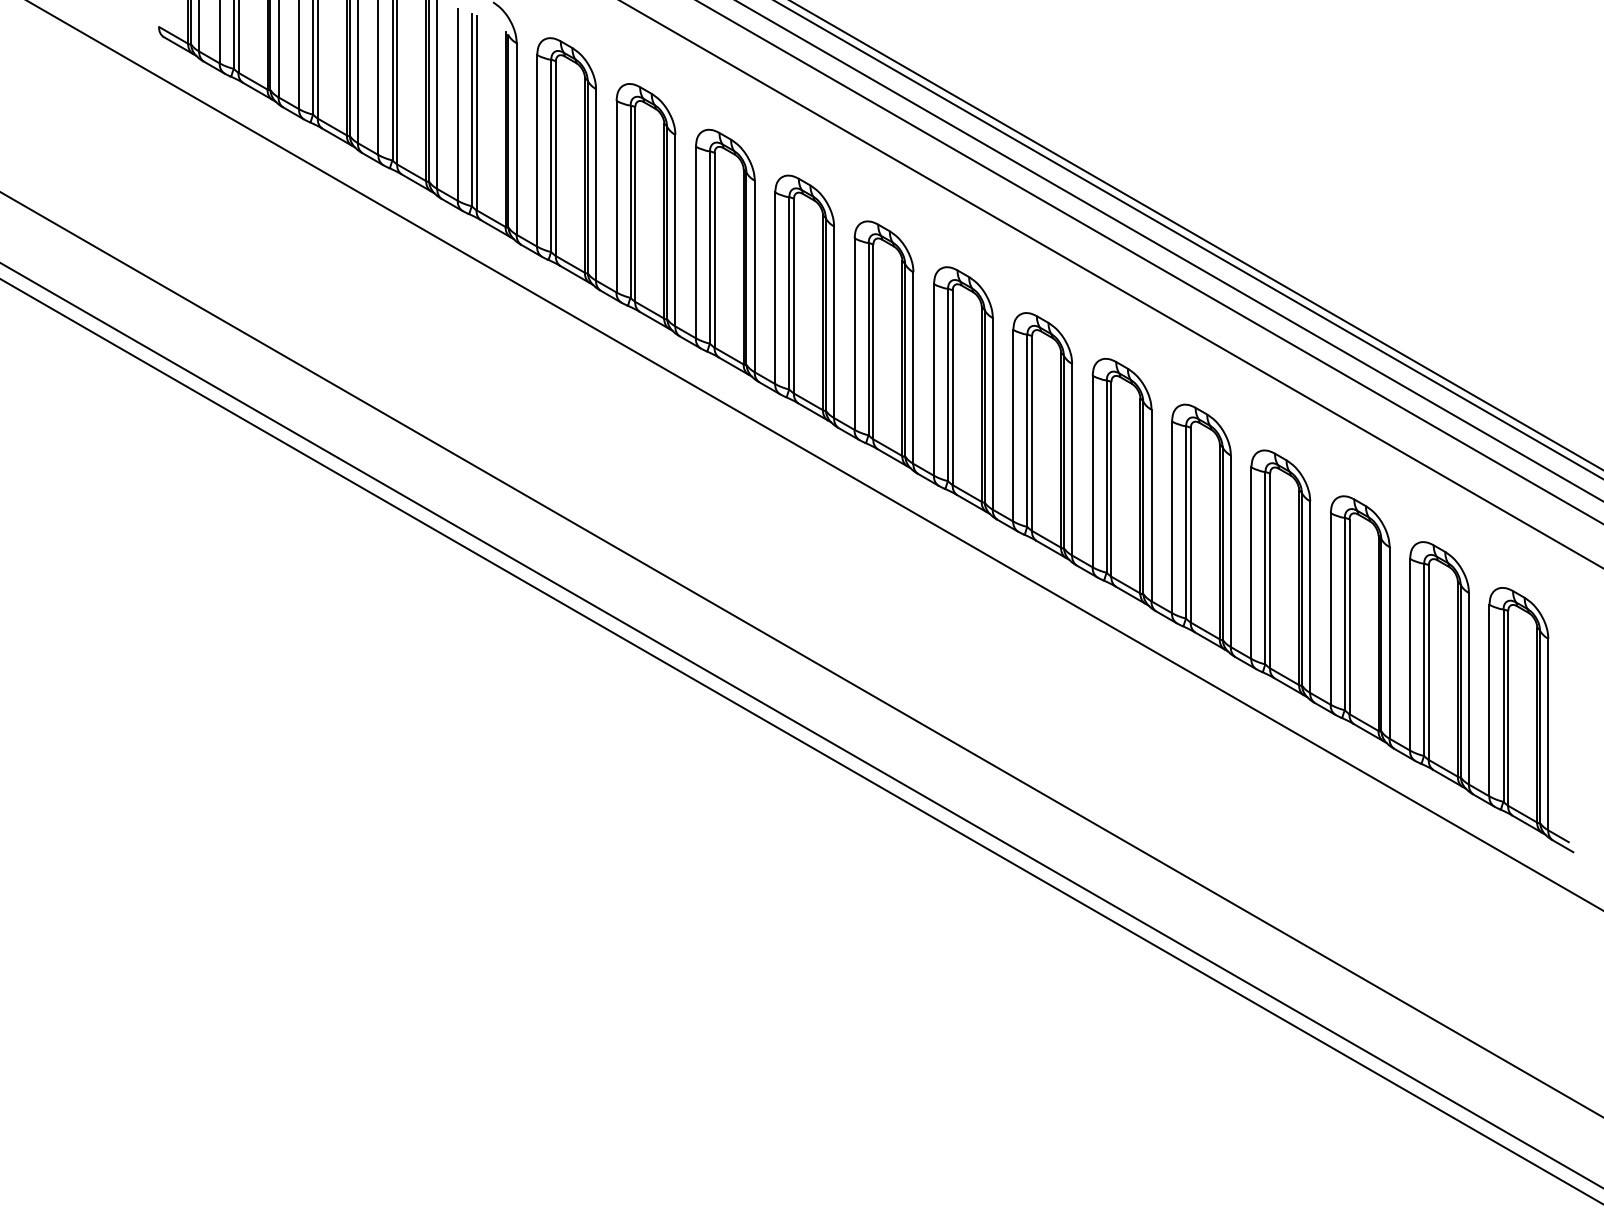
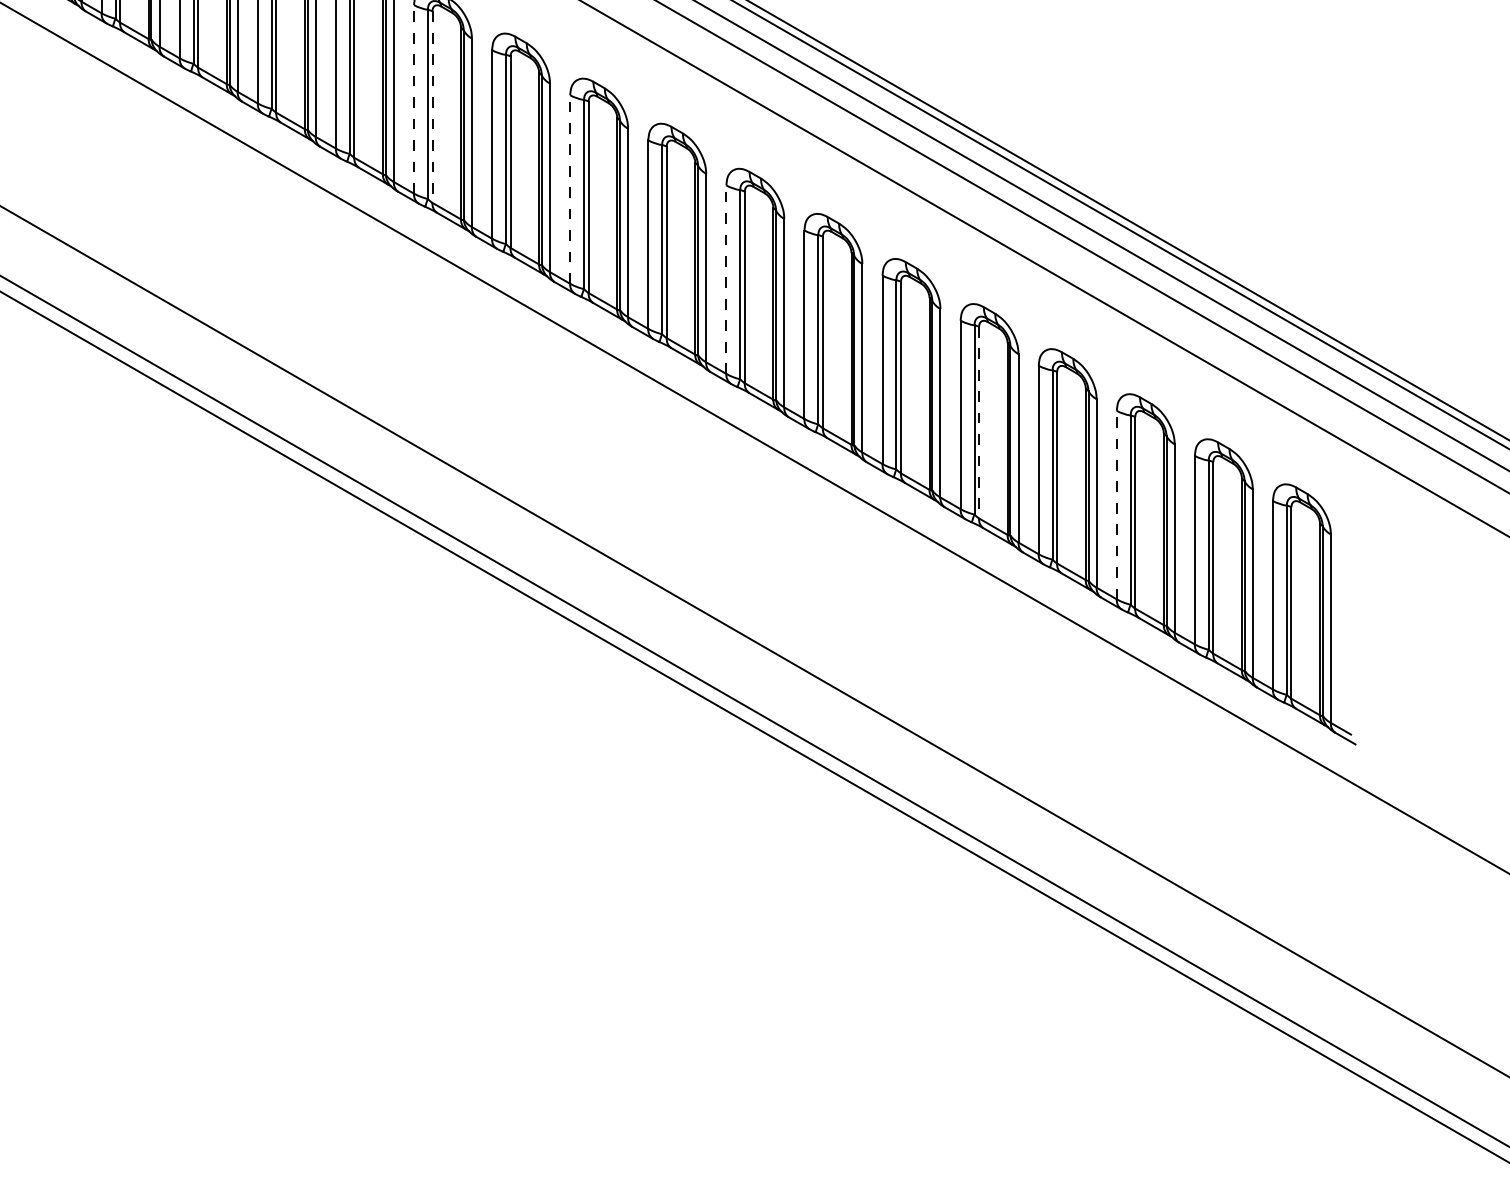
line: (616, 196) -> (413, 99), solid -> dashed
line: (635, 205) -> (432, 108), solid -> dashed
line: (775, 288) -> (570, 189), solid -> dashed
line: (933, 379) -> (725, 279), solid -> dashed
line: (1190, 525) -> (978, 422), solid -> dashed
line: (1330, 608) -> (1116, 504), solid -> dashed

